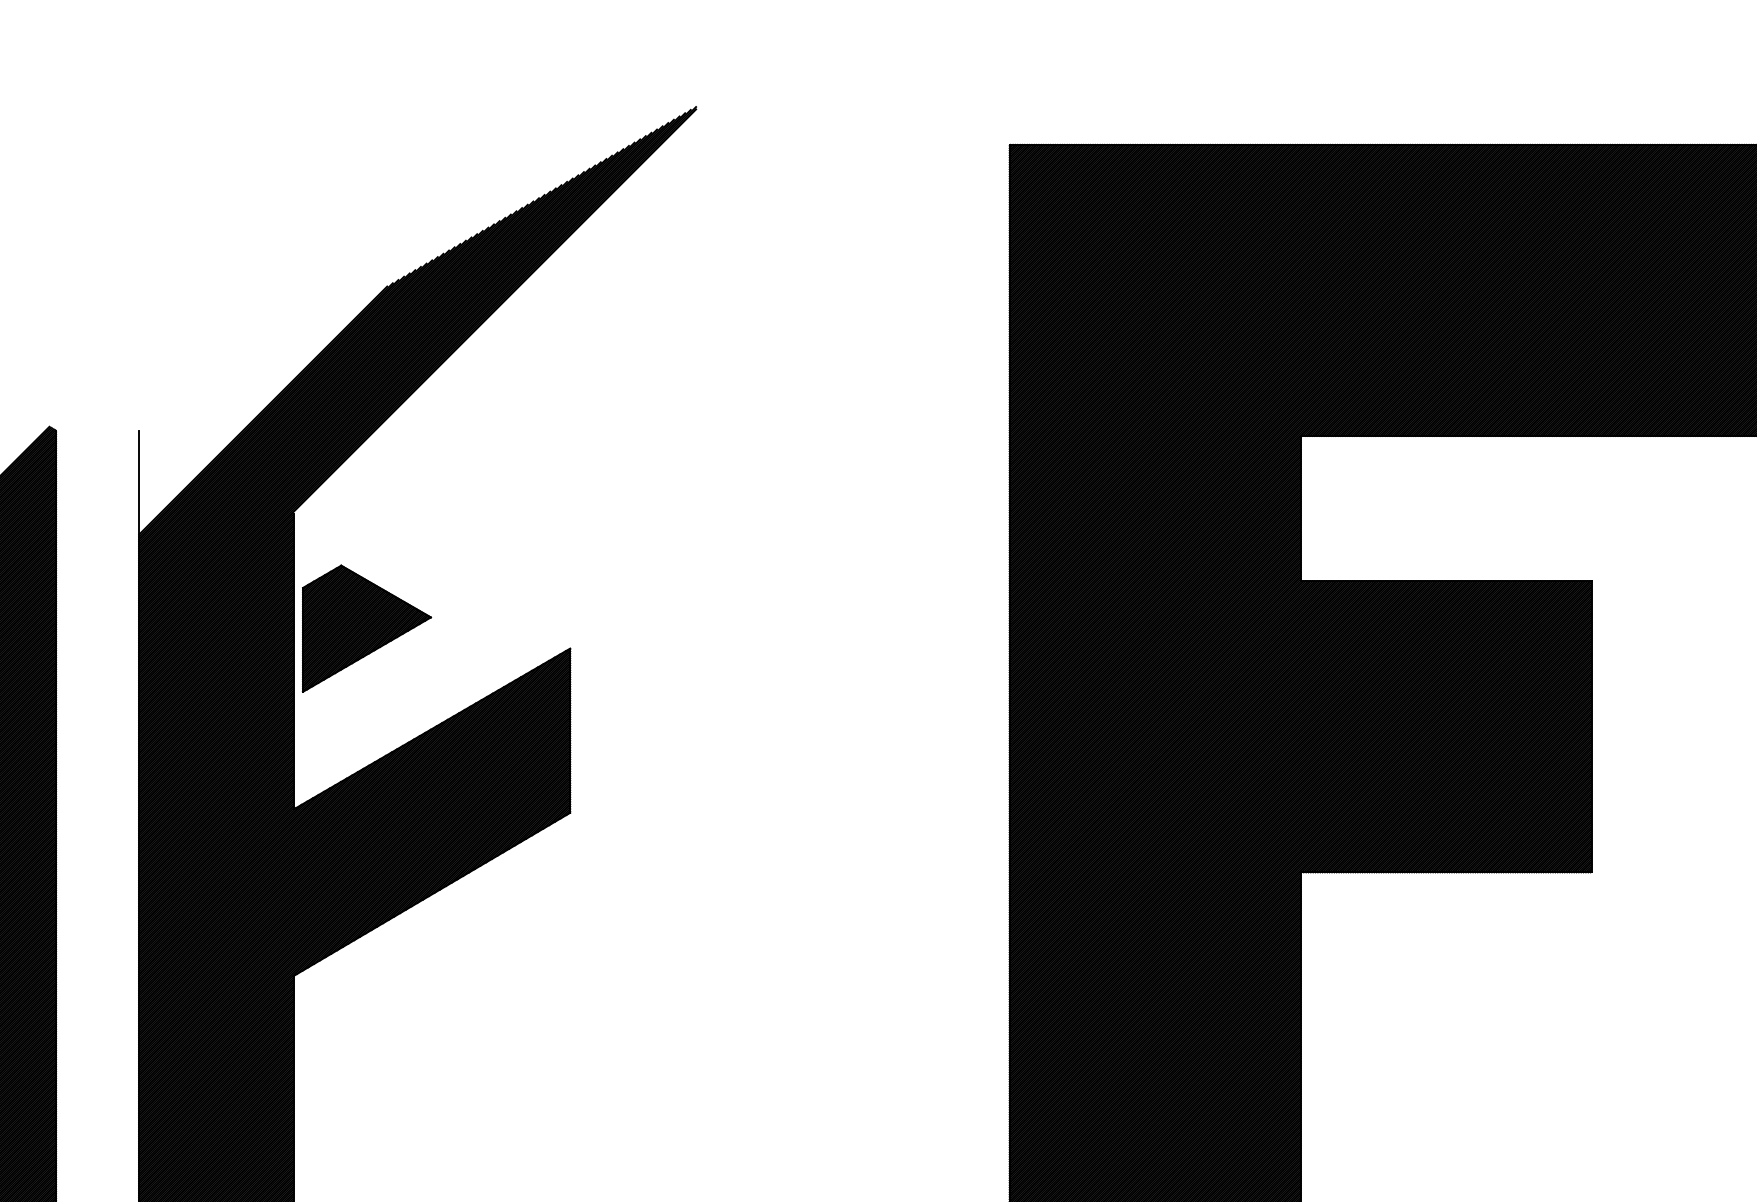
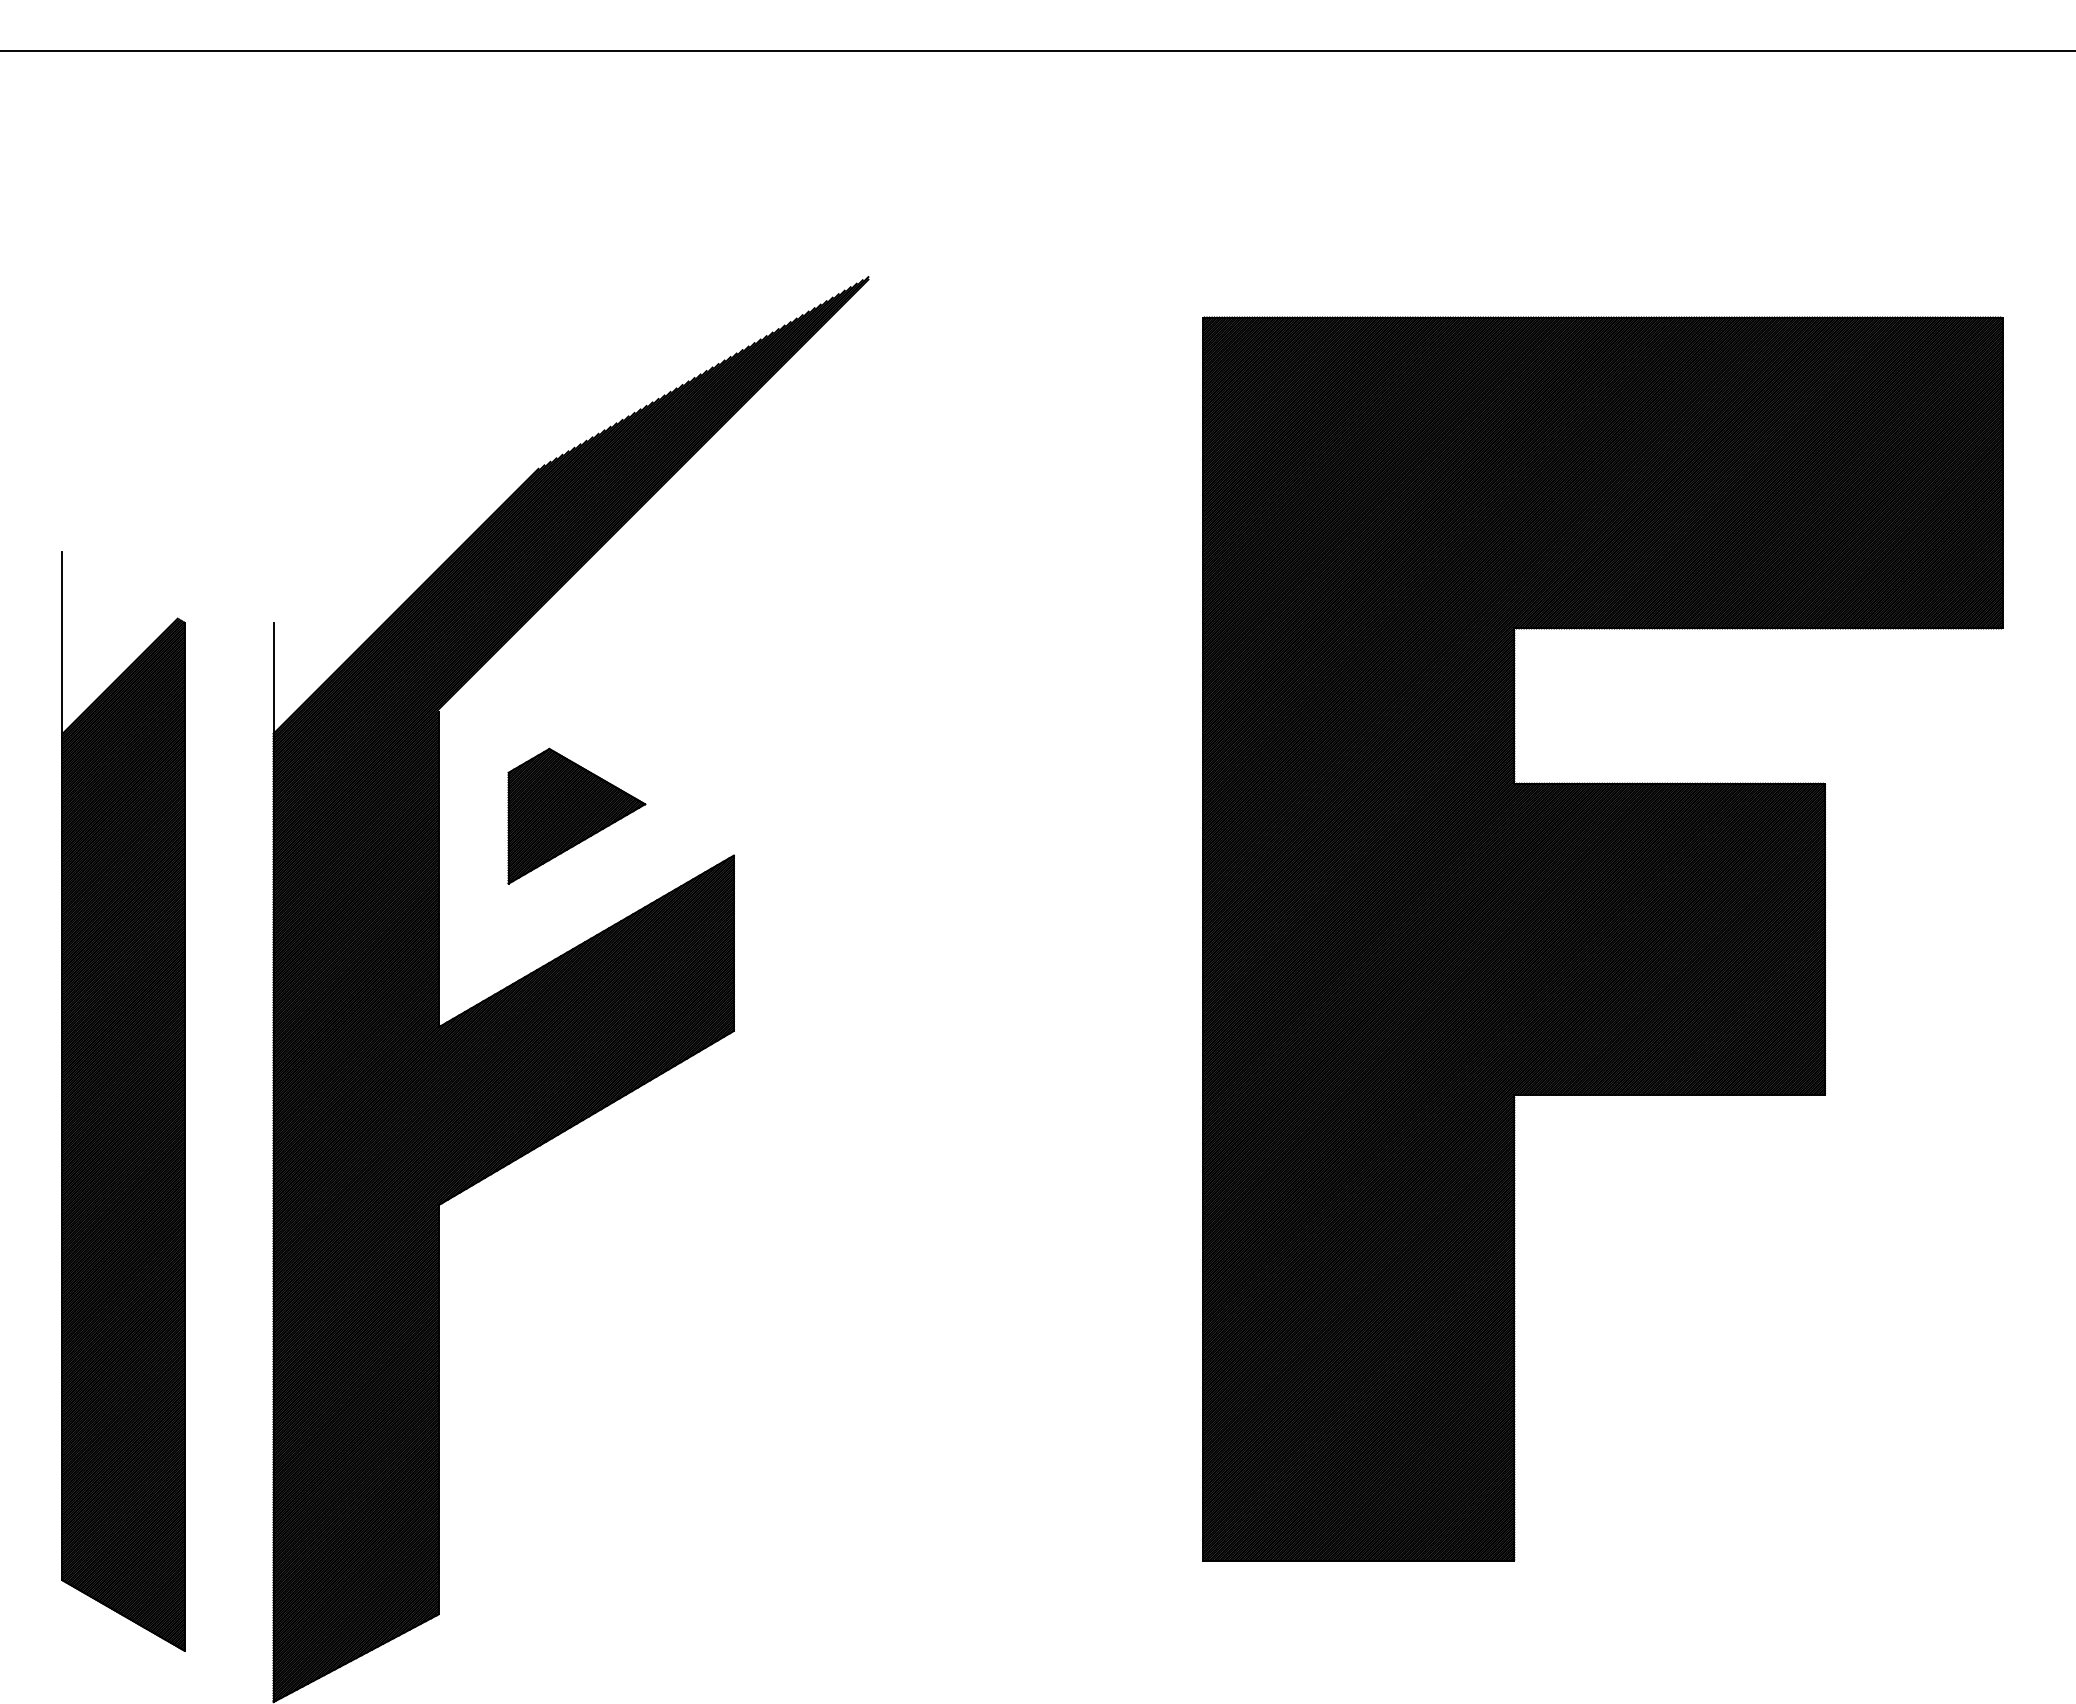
part: (366, 627) -> (576, 815), moved

